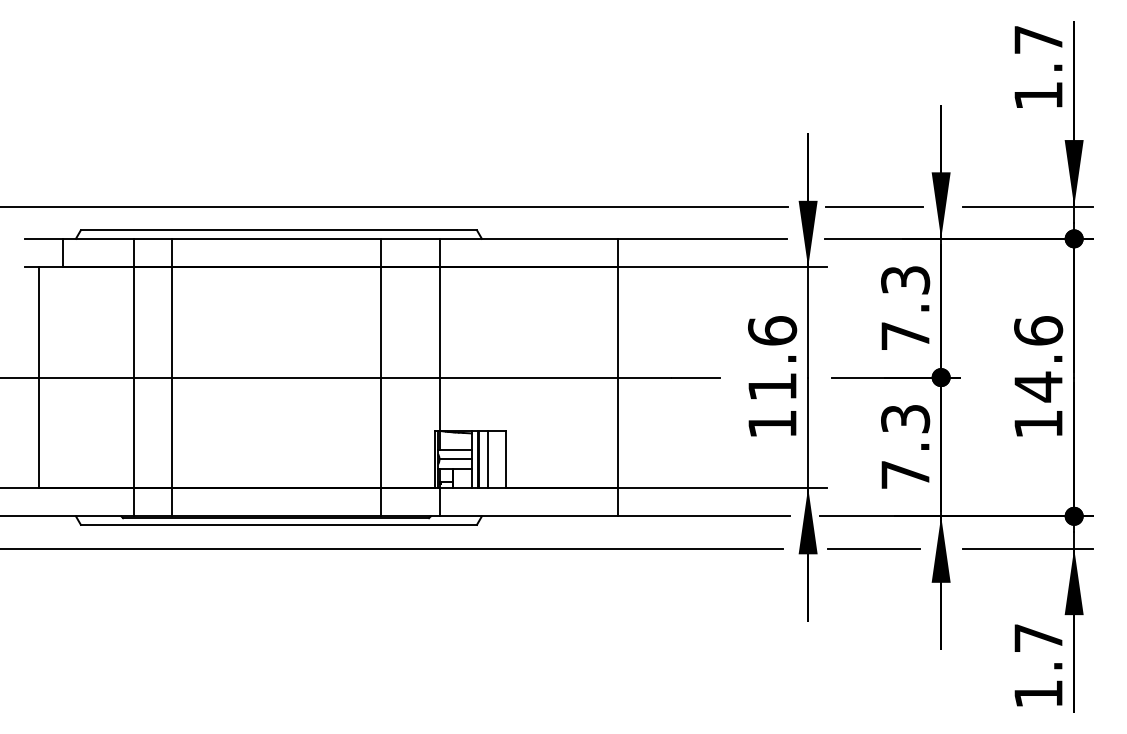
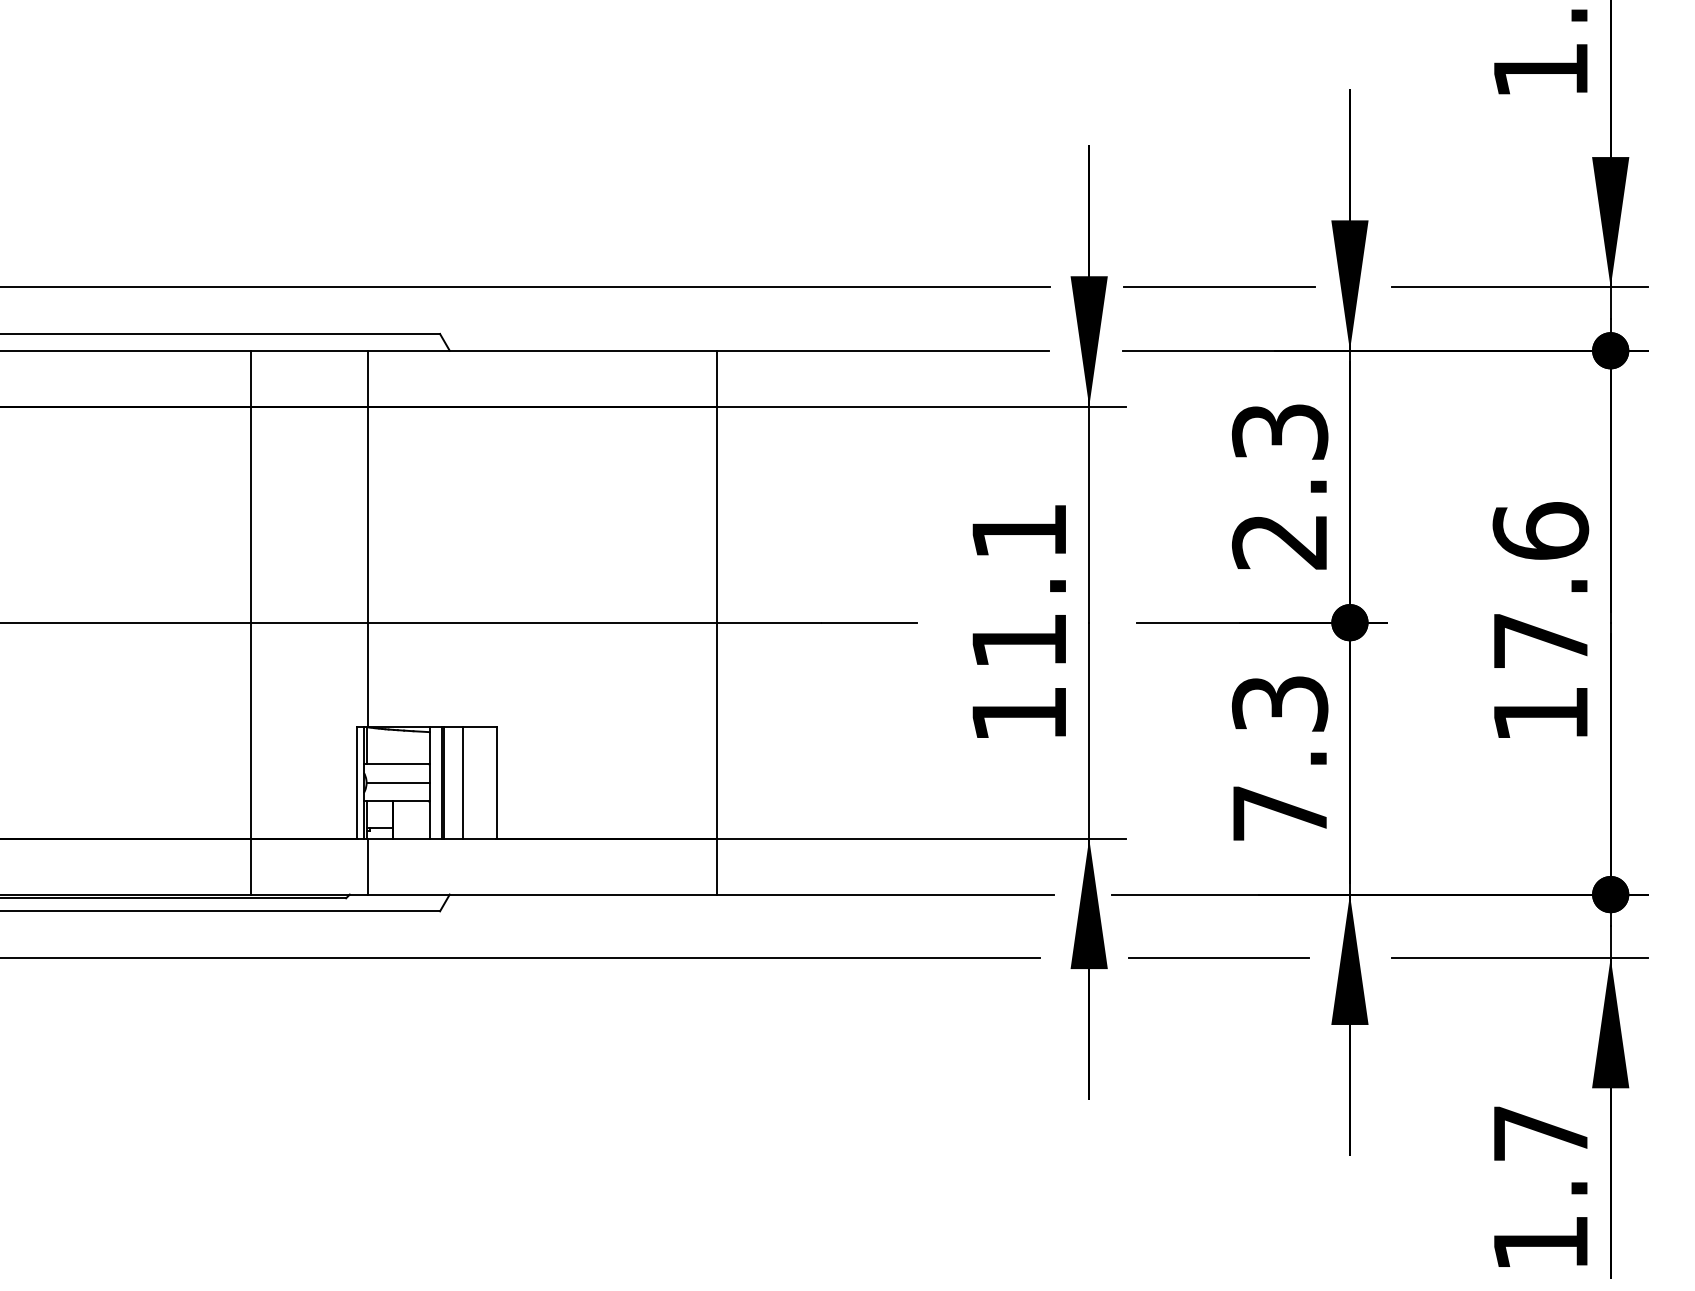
text: (772, 330) -> (1019, 530), 11.6 -> 11.1
text: (905, 336) -> (1280, 542), 7.3 -> 2.3
text: (1038, 386) -> (1540, 640), 14.6 -> 17.6

